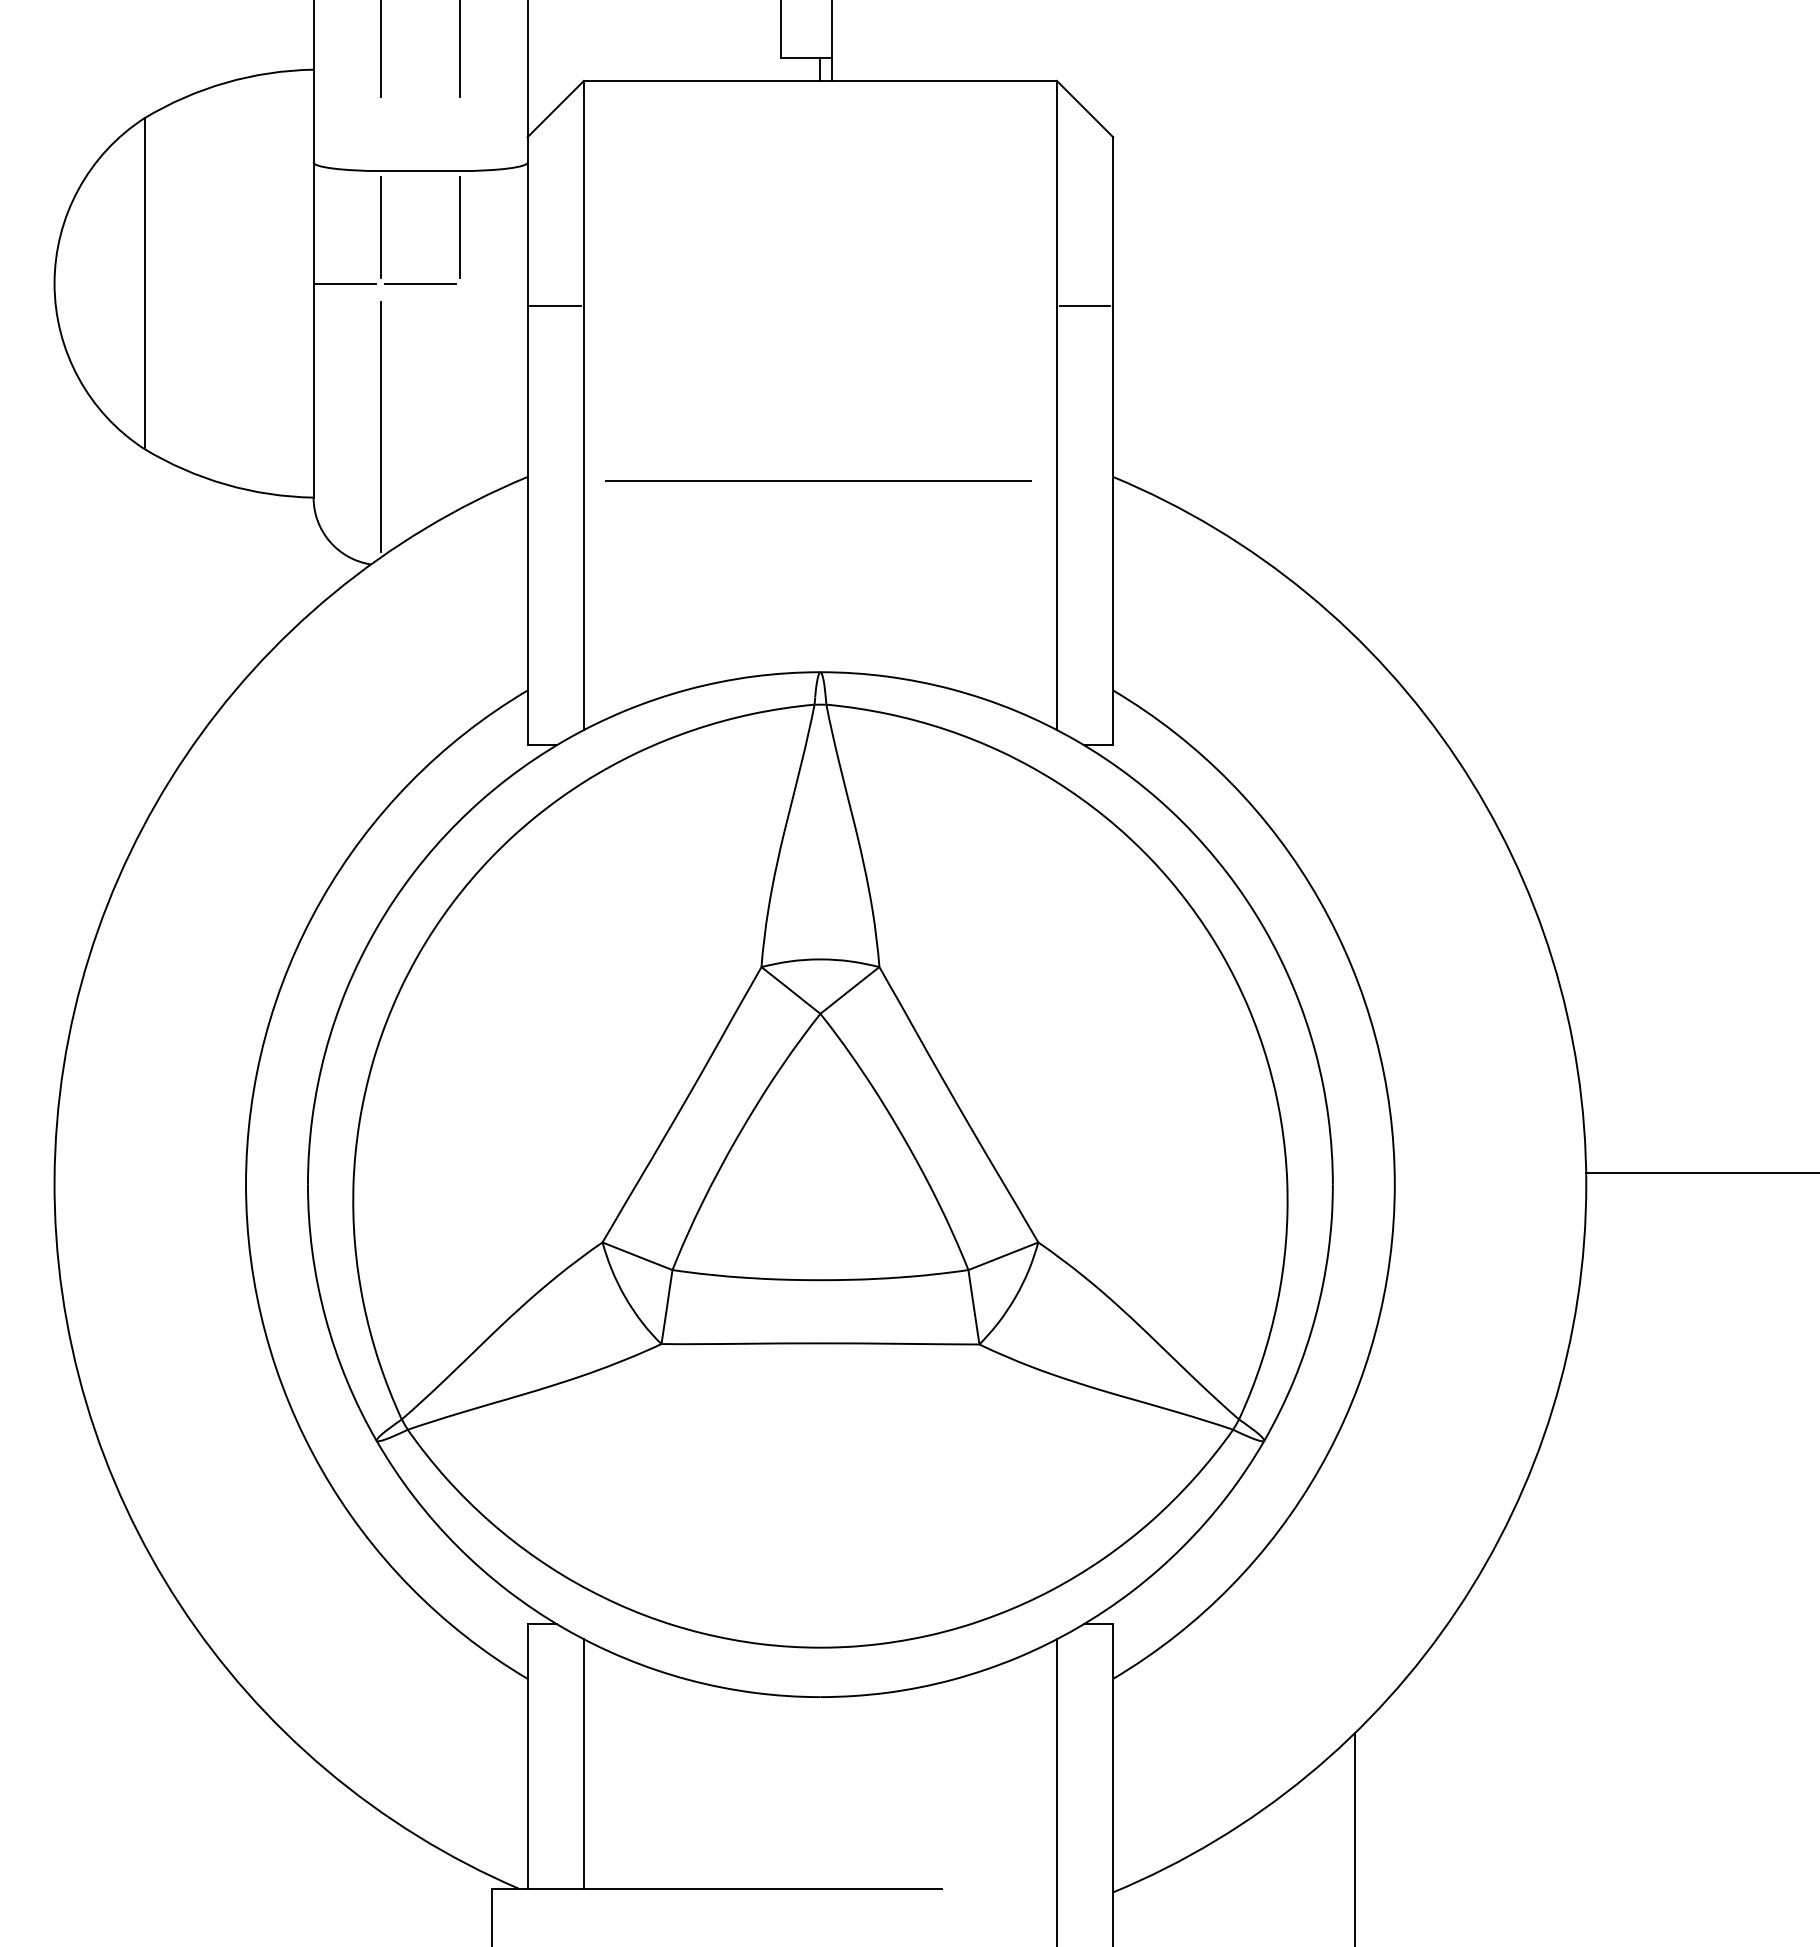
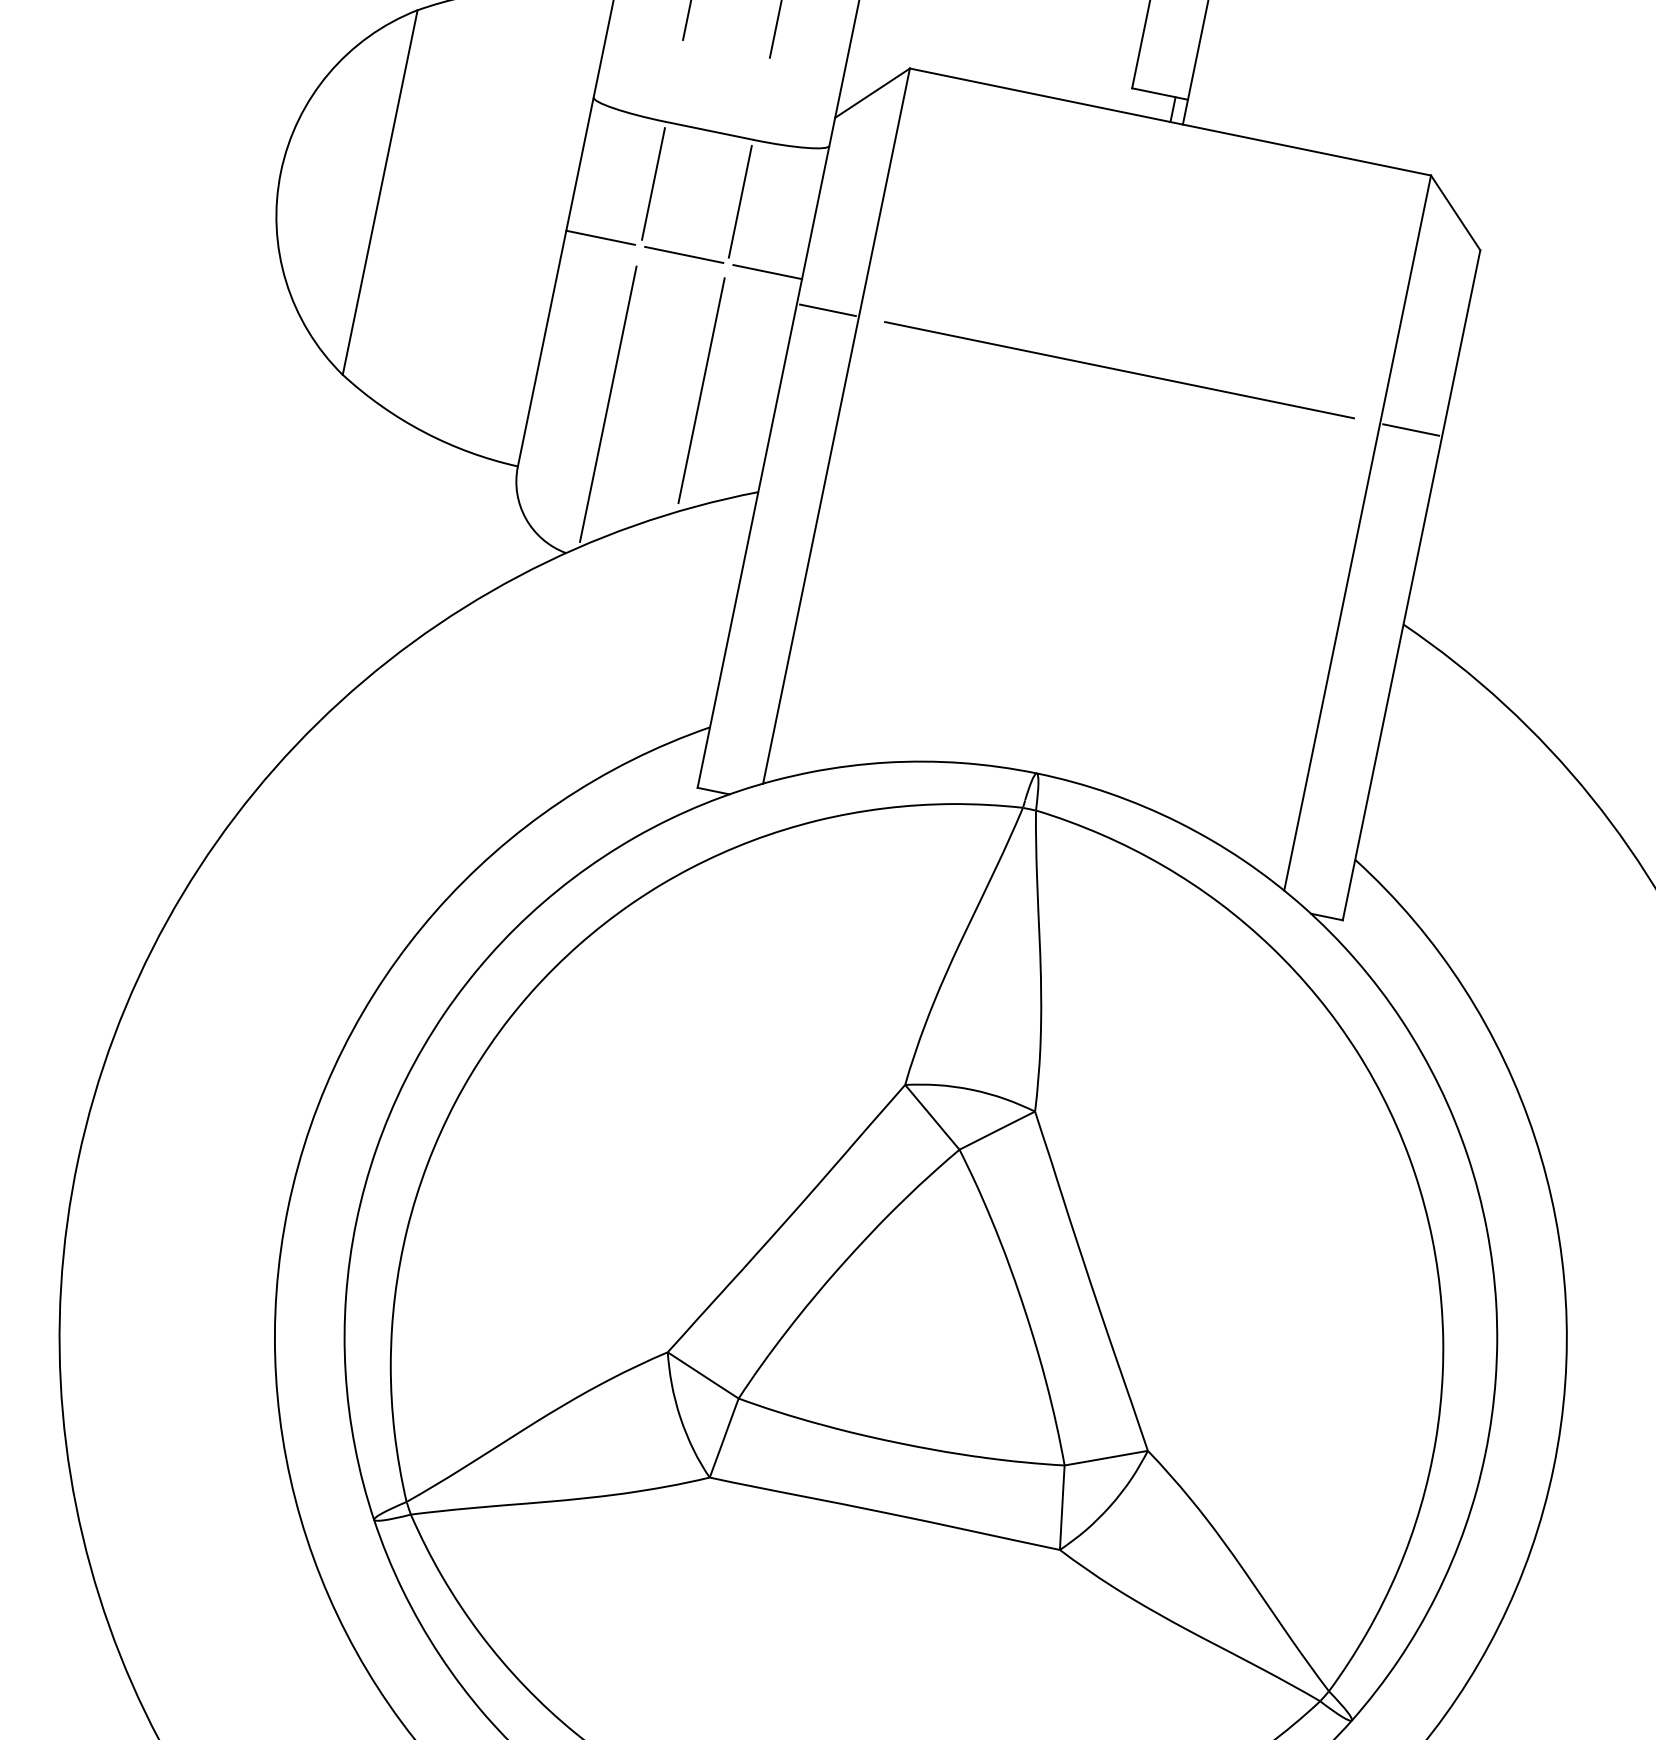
line: (496, 283) -> (767, 271), added
line: (460, 398) -> (702, 390), added
line: (818, 480) -> (1119, 369), moved

